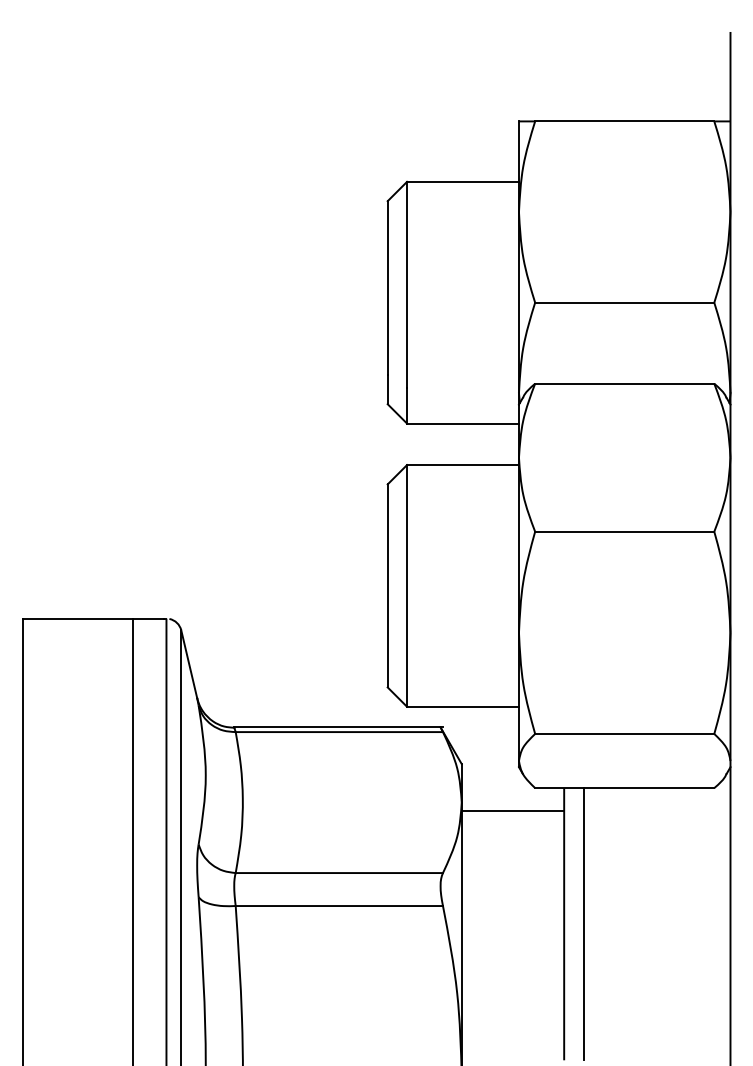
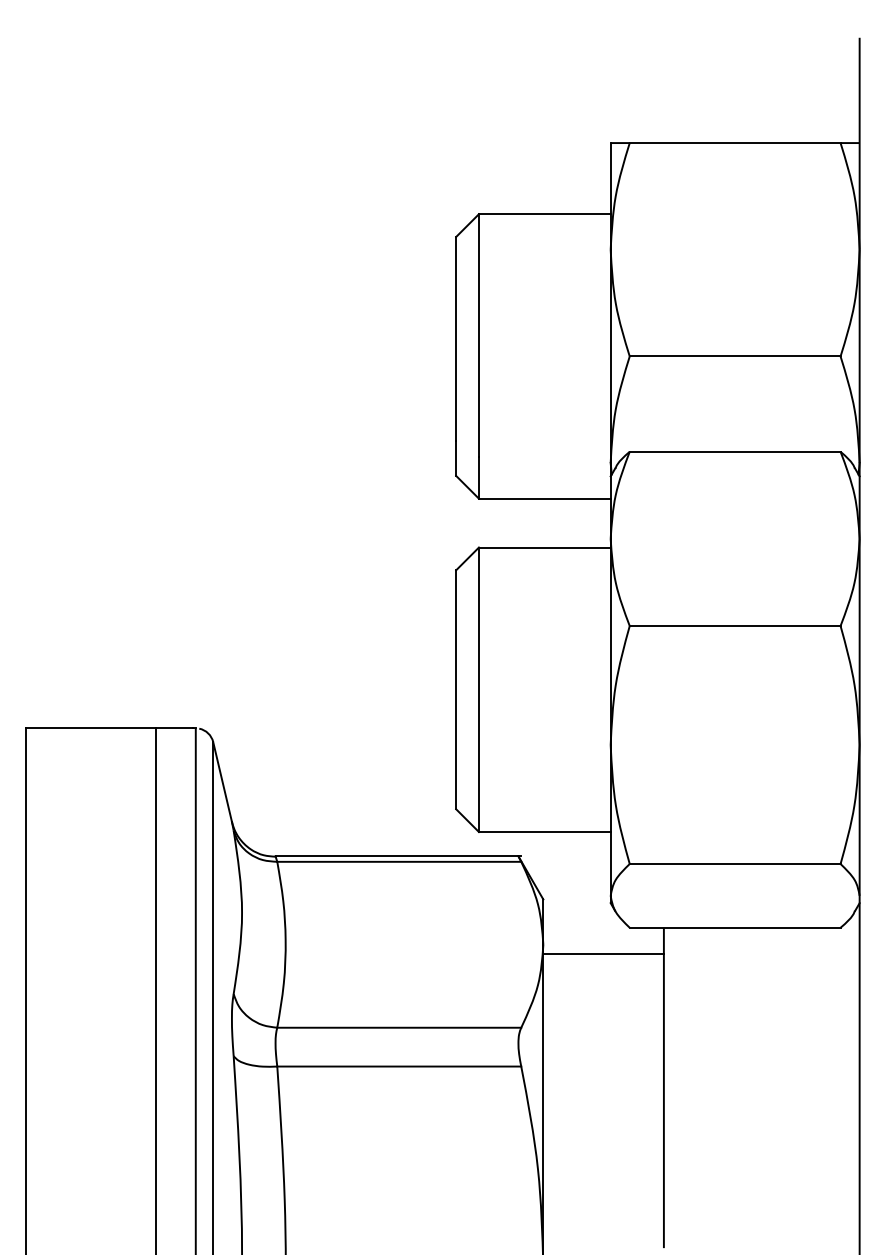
line: (583, 924) -> (686, 1088), removed

